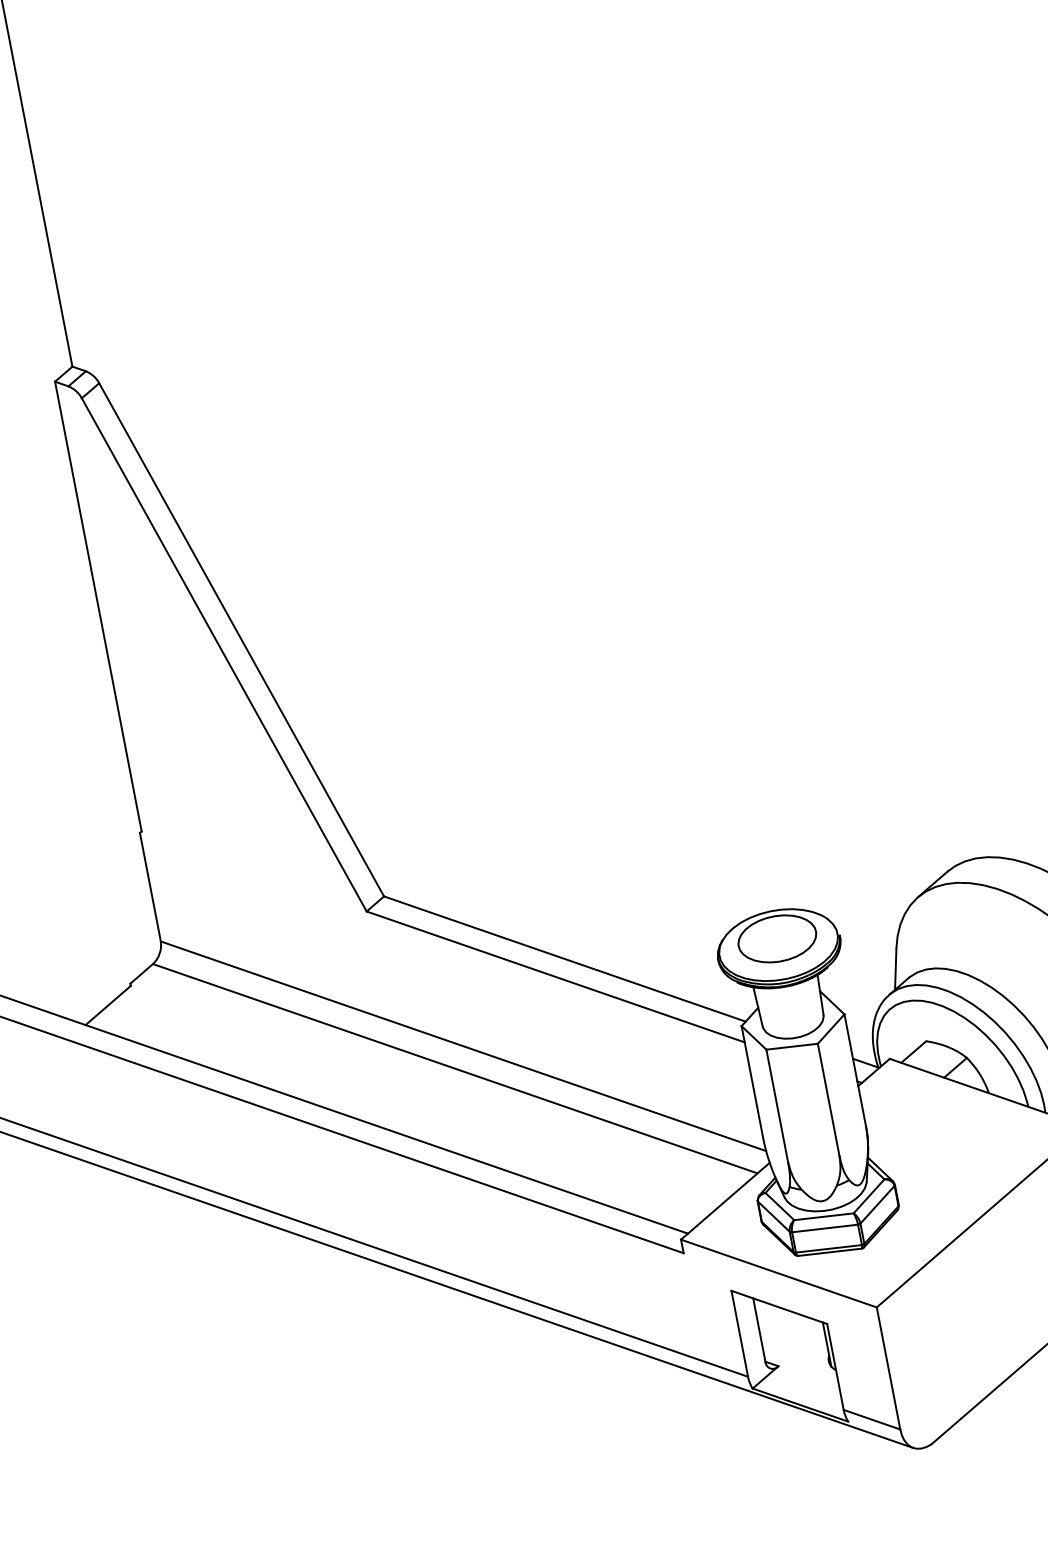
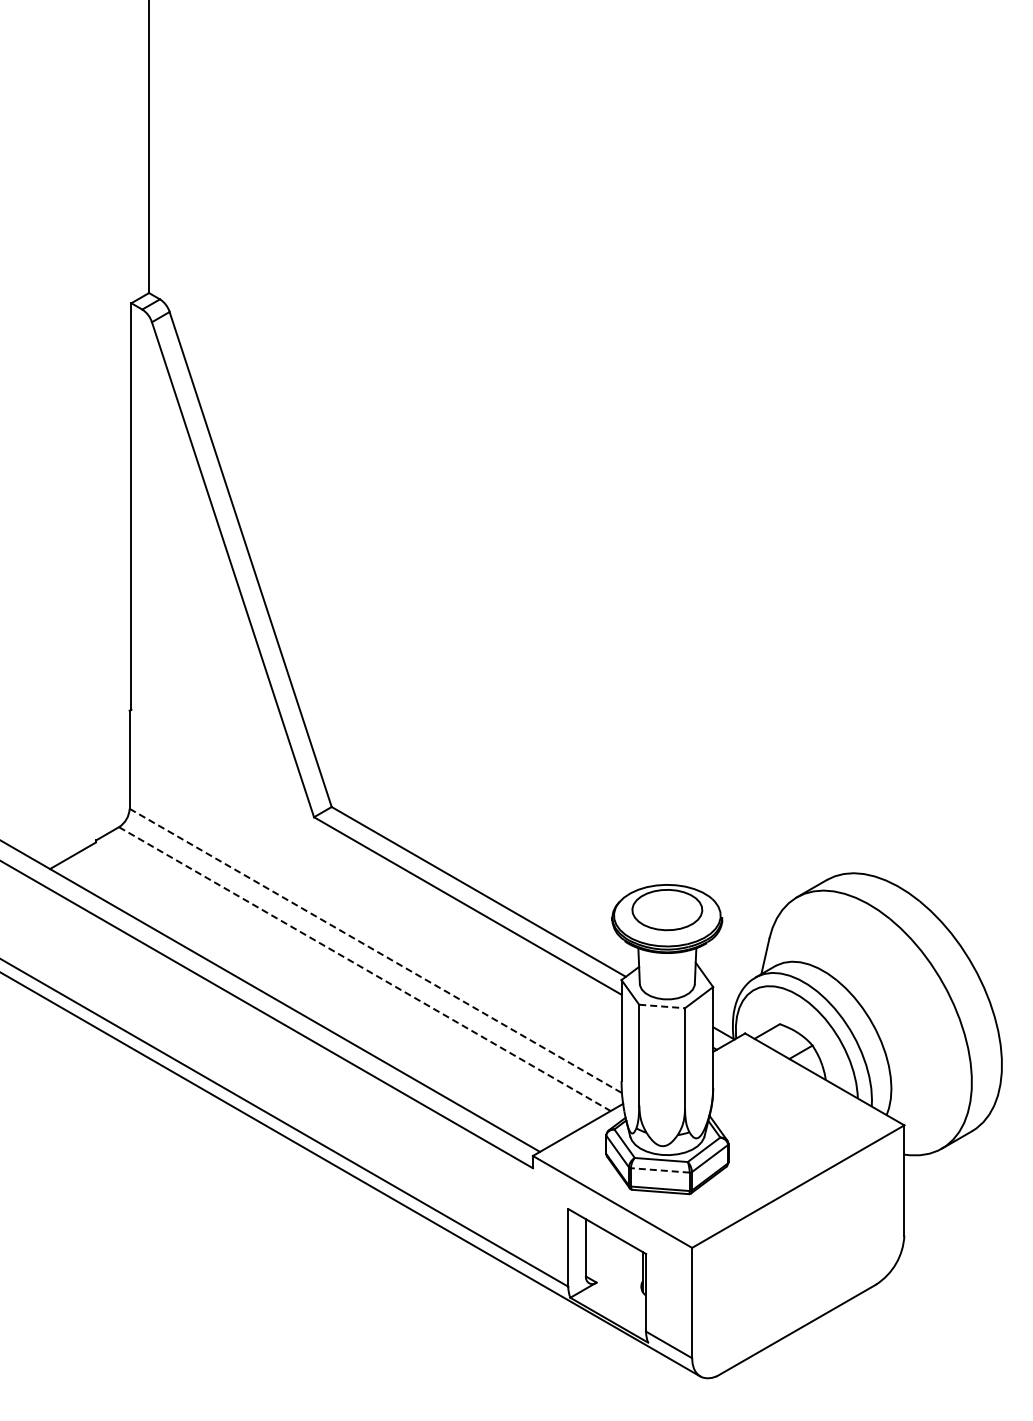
line: (464, 1046) -> (376, 951), solid -> dashed
line: (792, 1046) -> (662, 1006), solid -> dashed
line: (454, 1069) -> (364, 969), solid -> dashed
line: (824, 1228) -> (659, 1170), solid -> dashed

